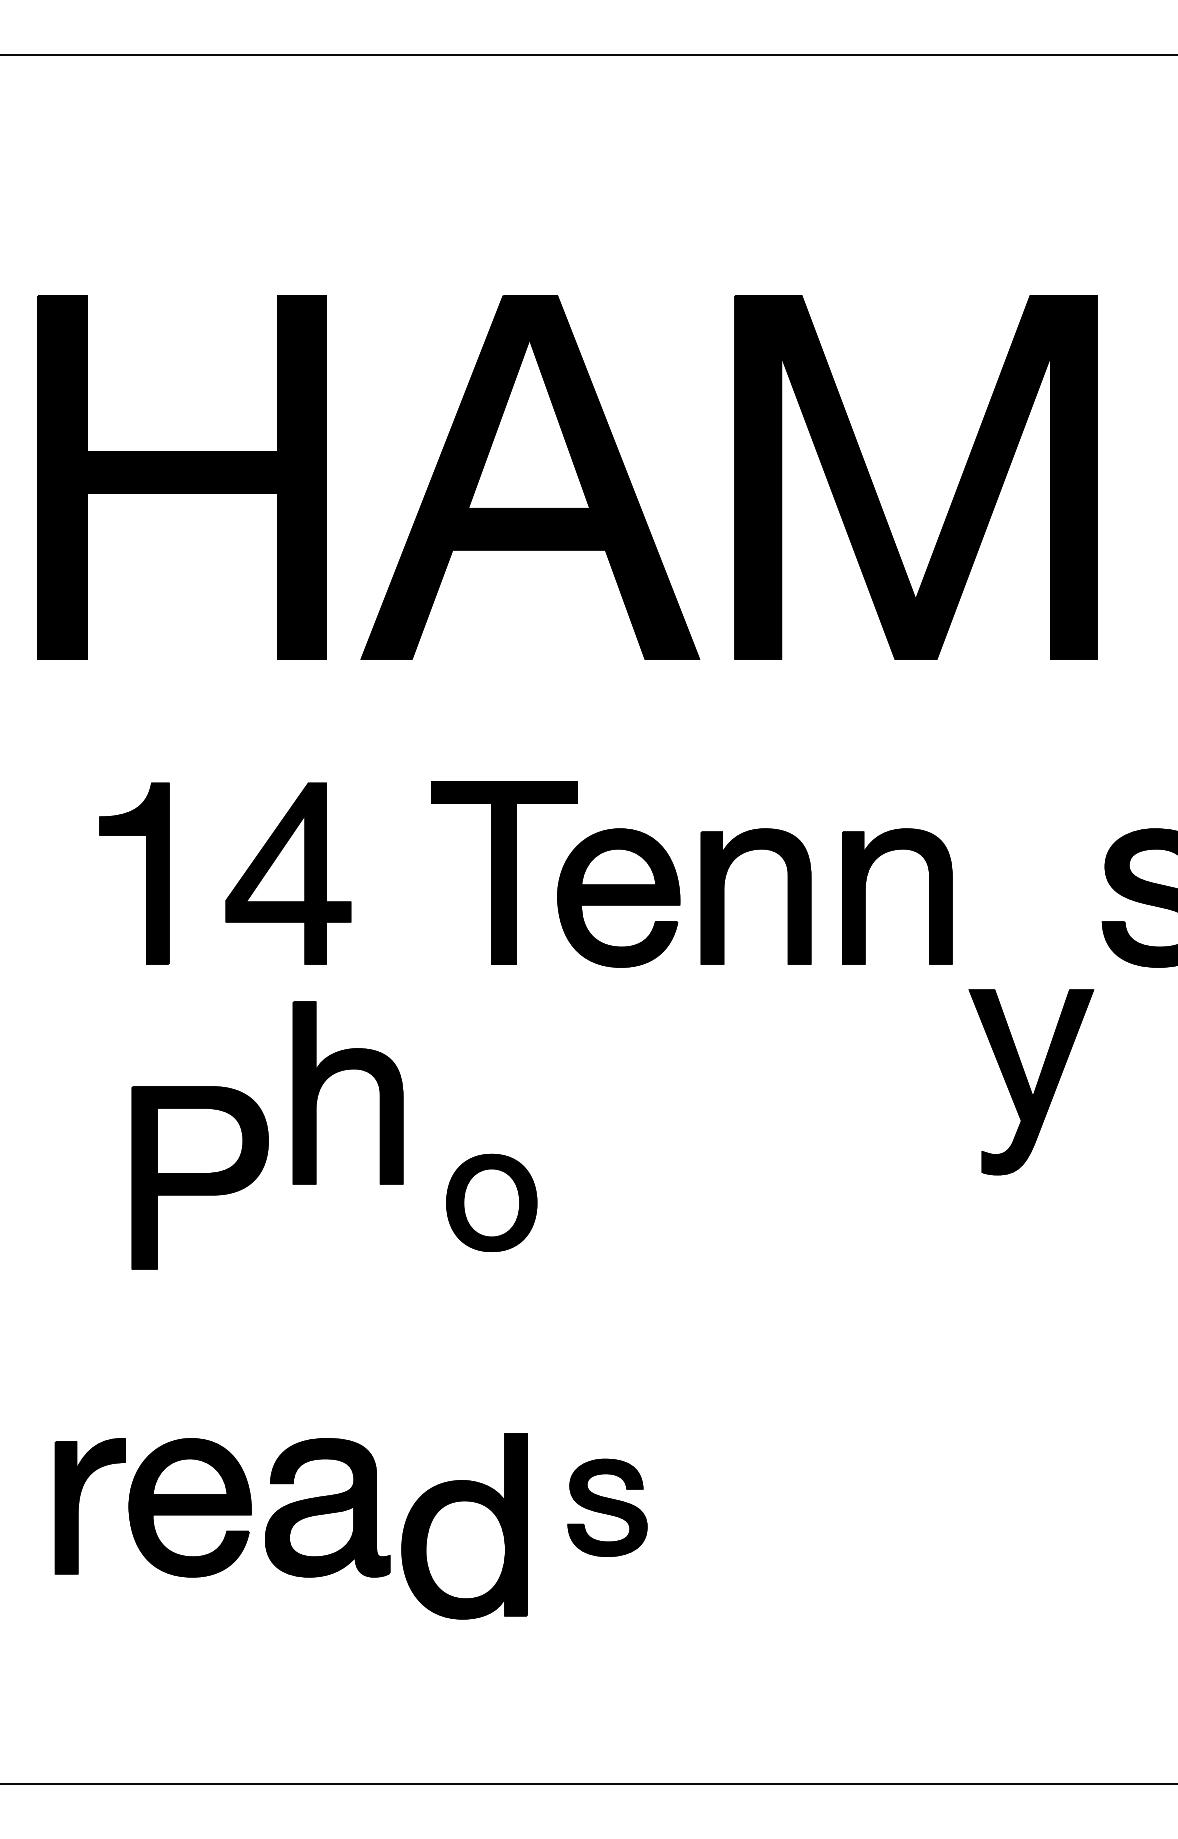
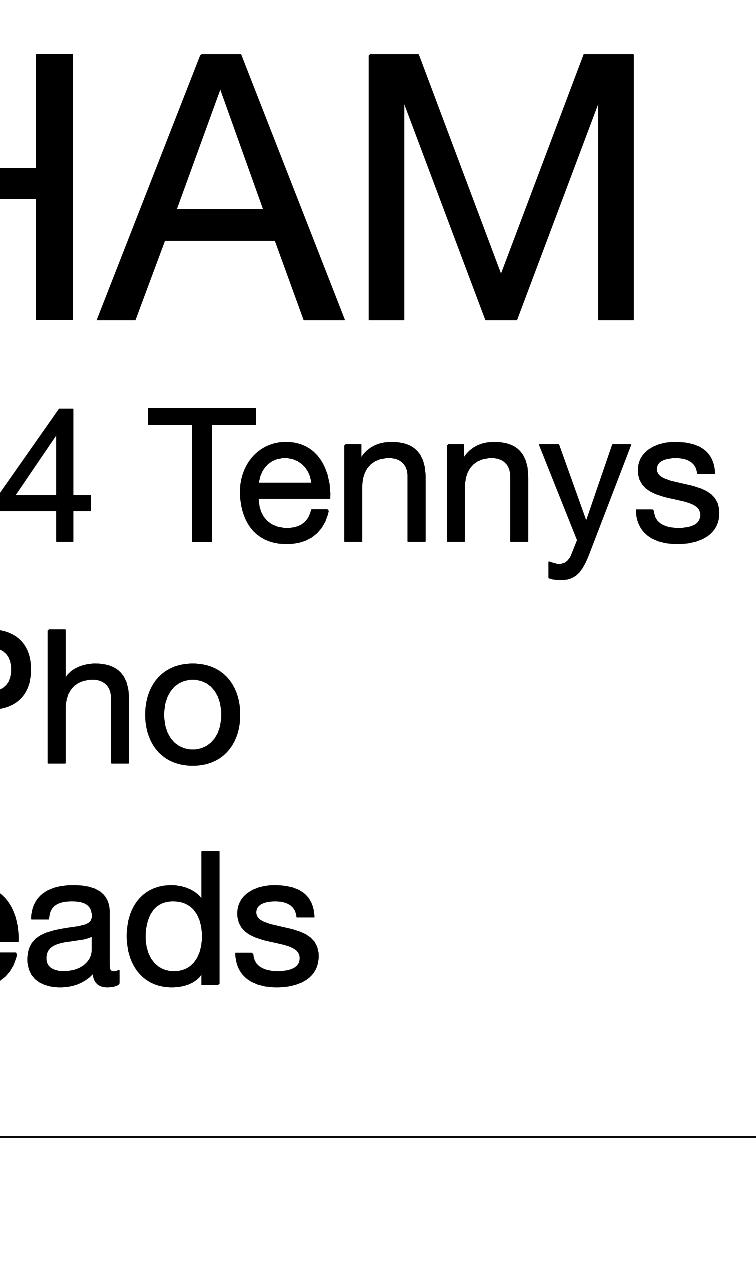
part: (345, 1070) -> (86, 680), moved
part: (1031, 1082) -> (585, 512), moved
part: (491, 1202) -> (192, 714), size x1.43
part: (607, 1507) -> (276, 935), size x1.43
part: (464, 1526) -> (172, 919), moved

